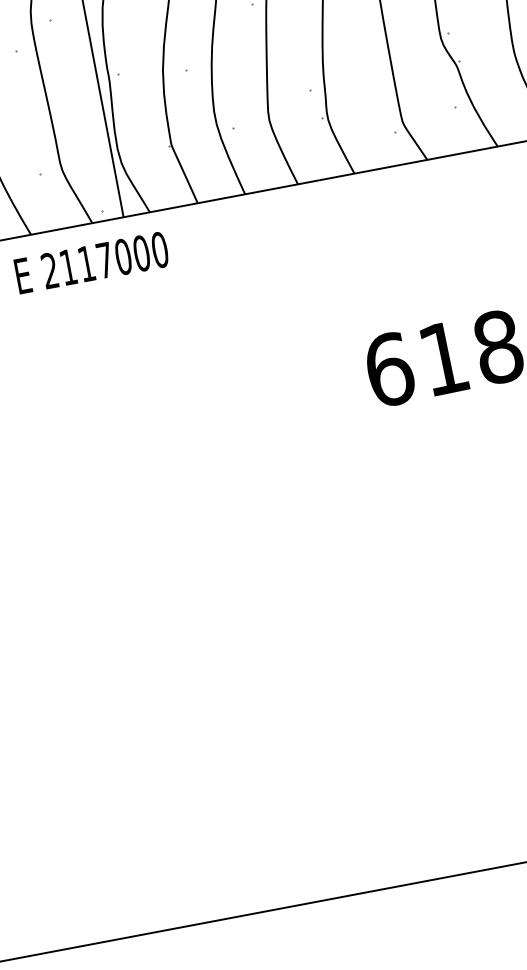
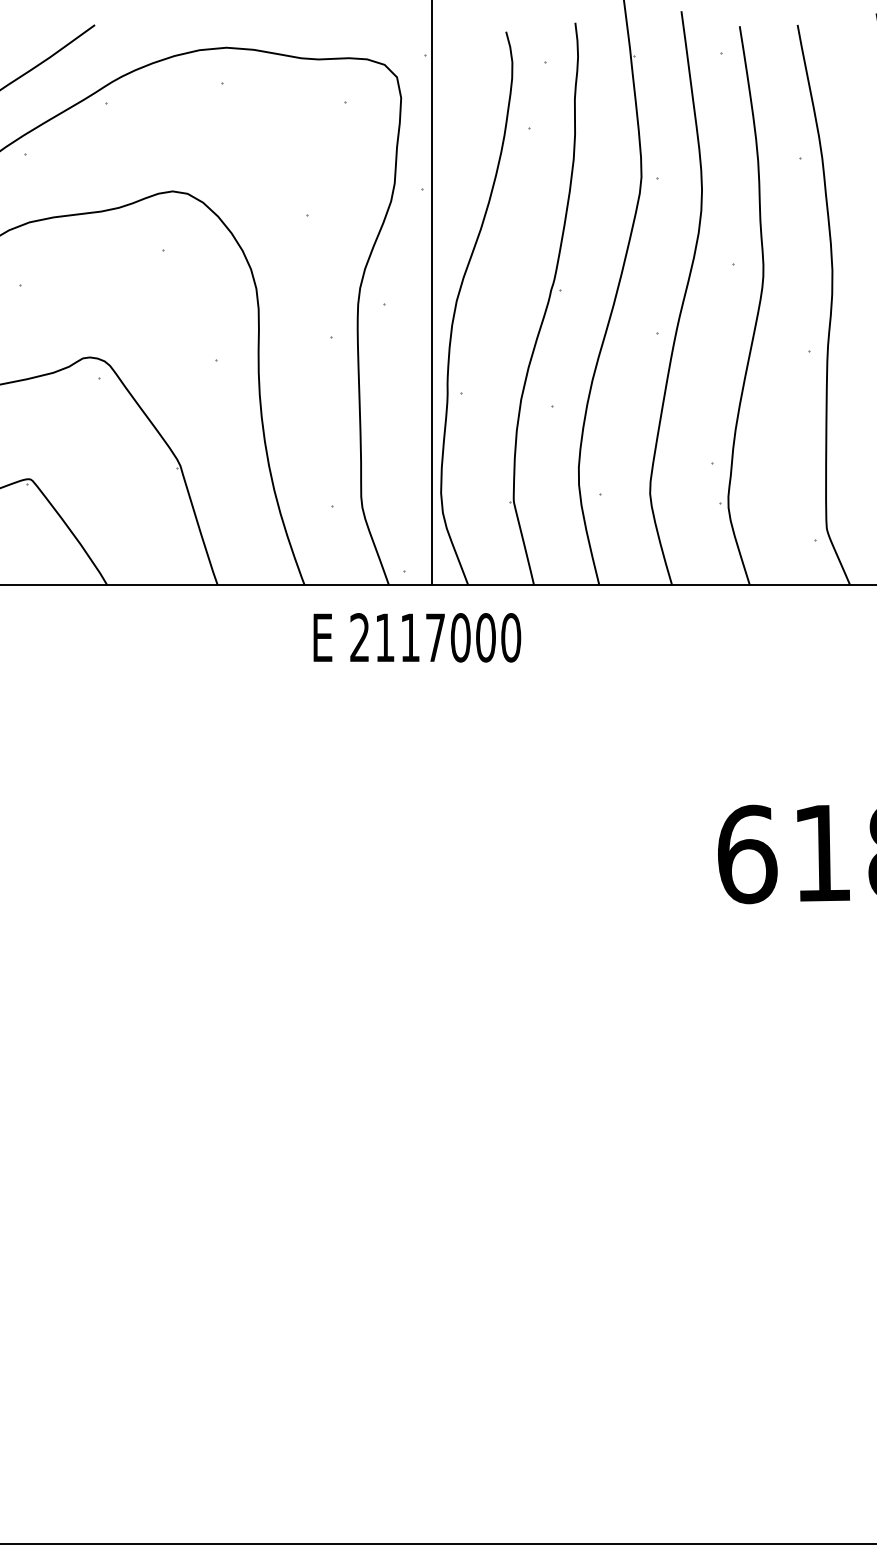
text: (91, 262) -> (417, 637), moved

